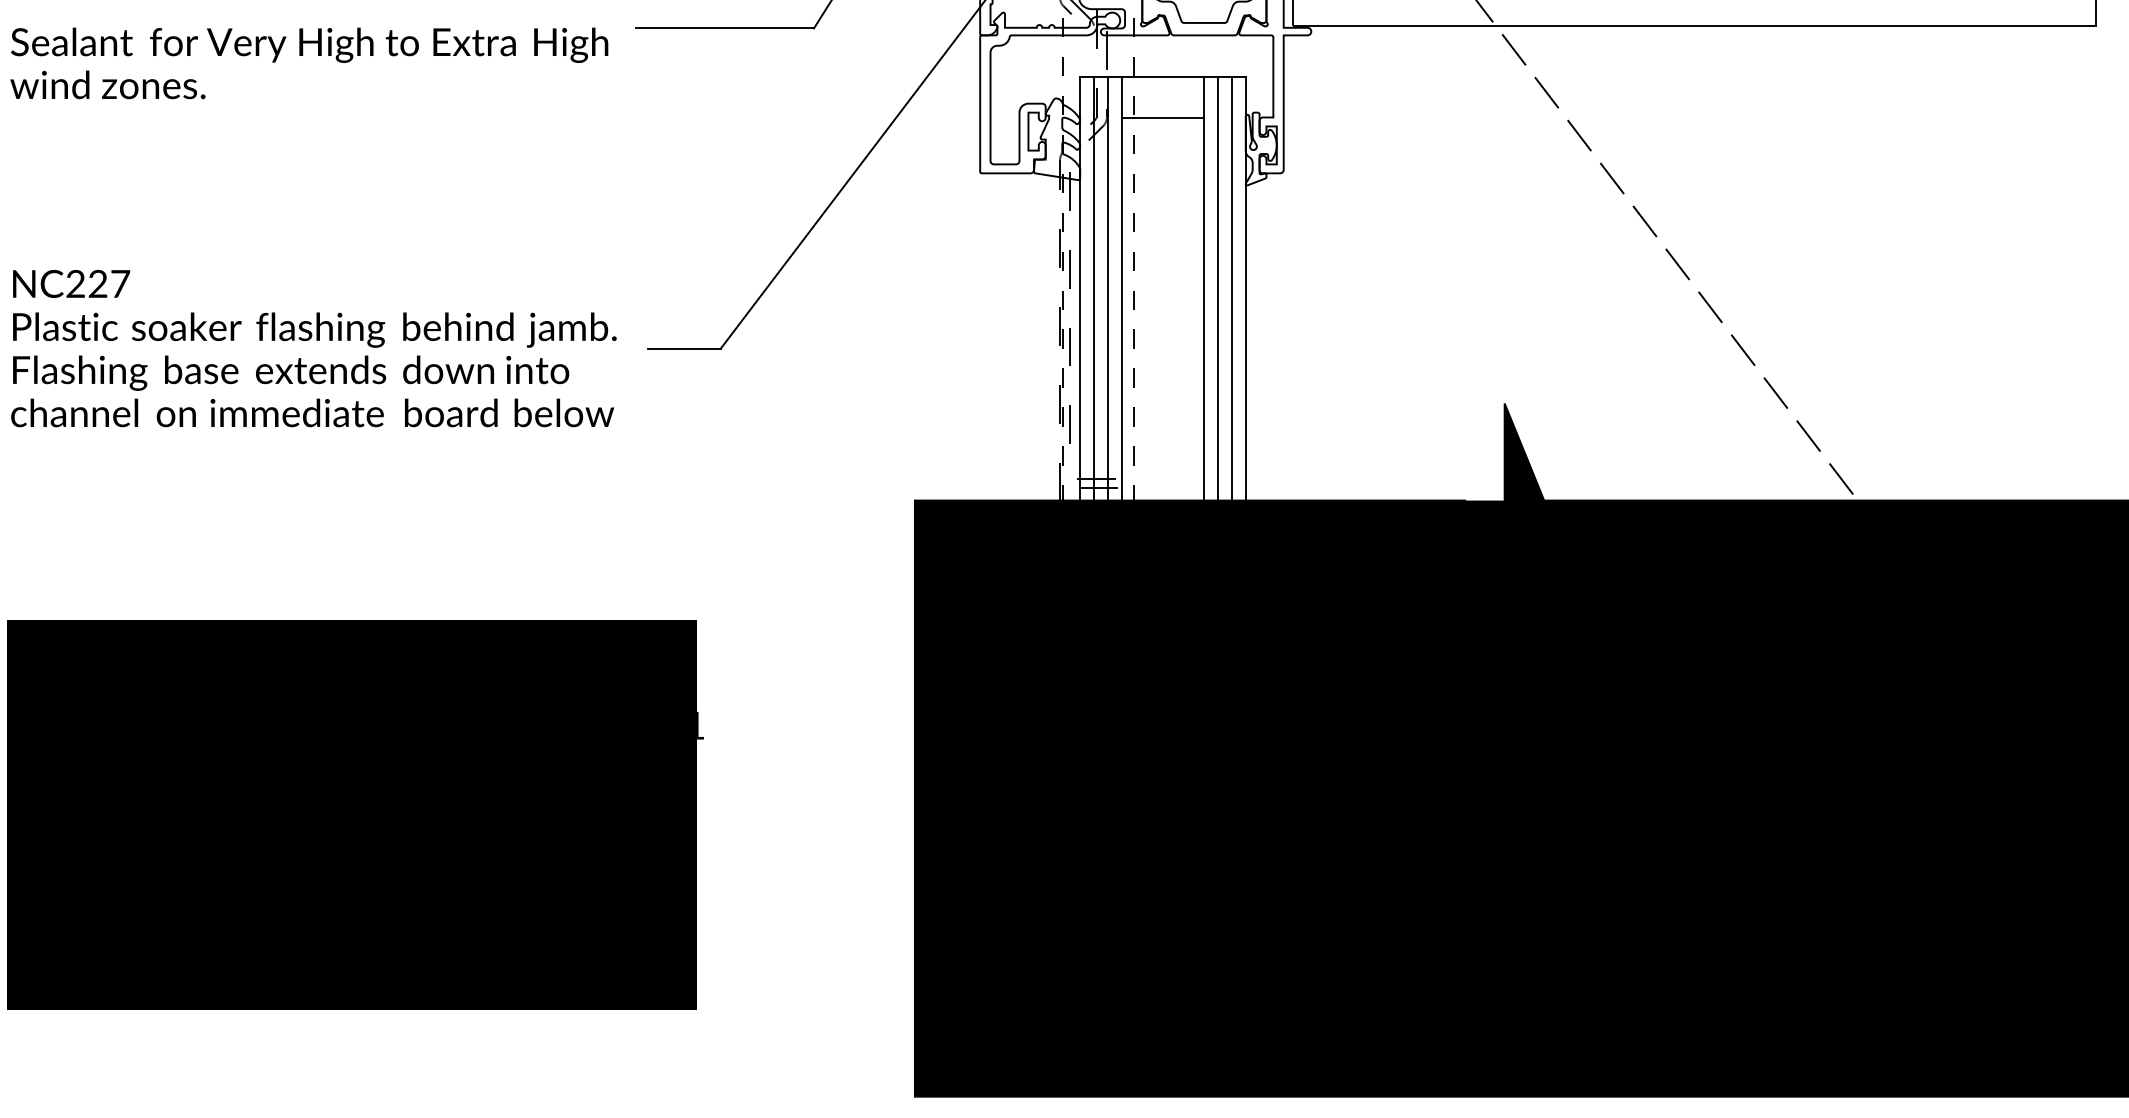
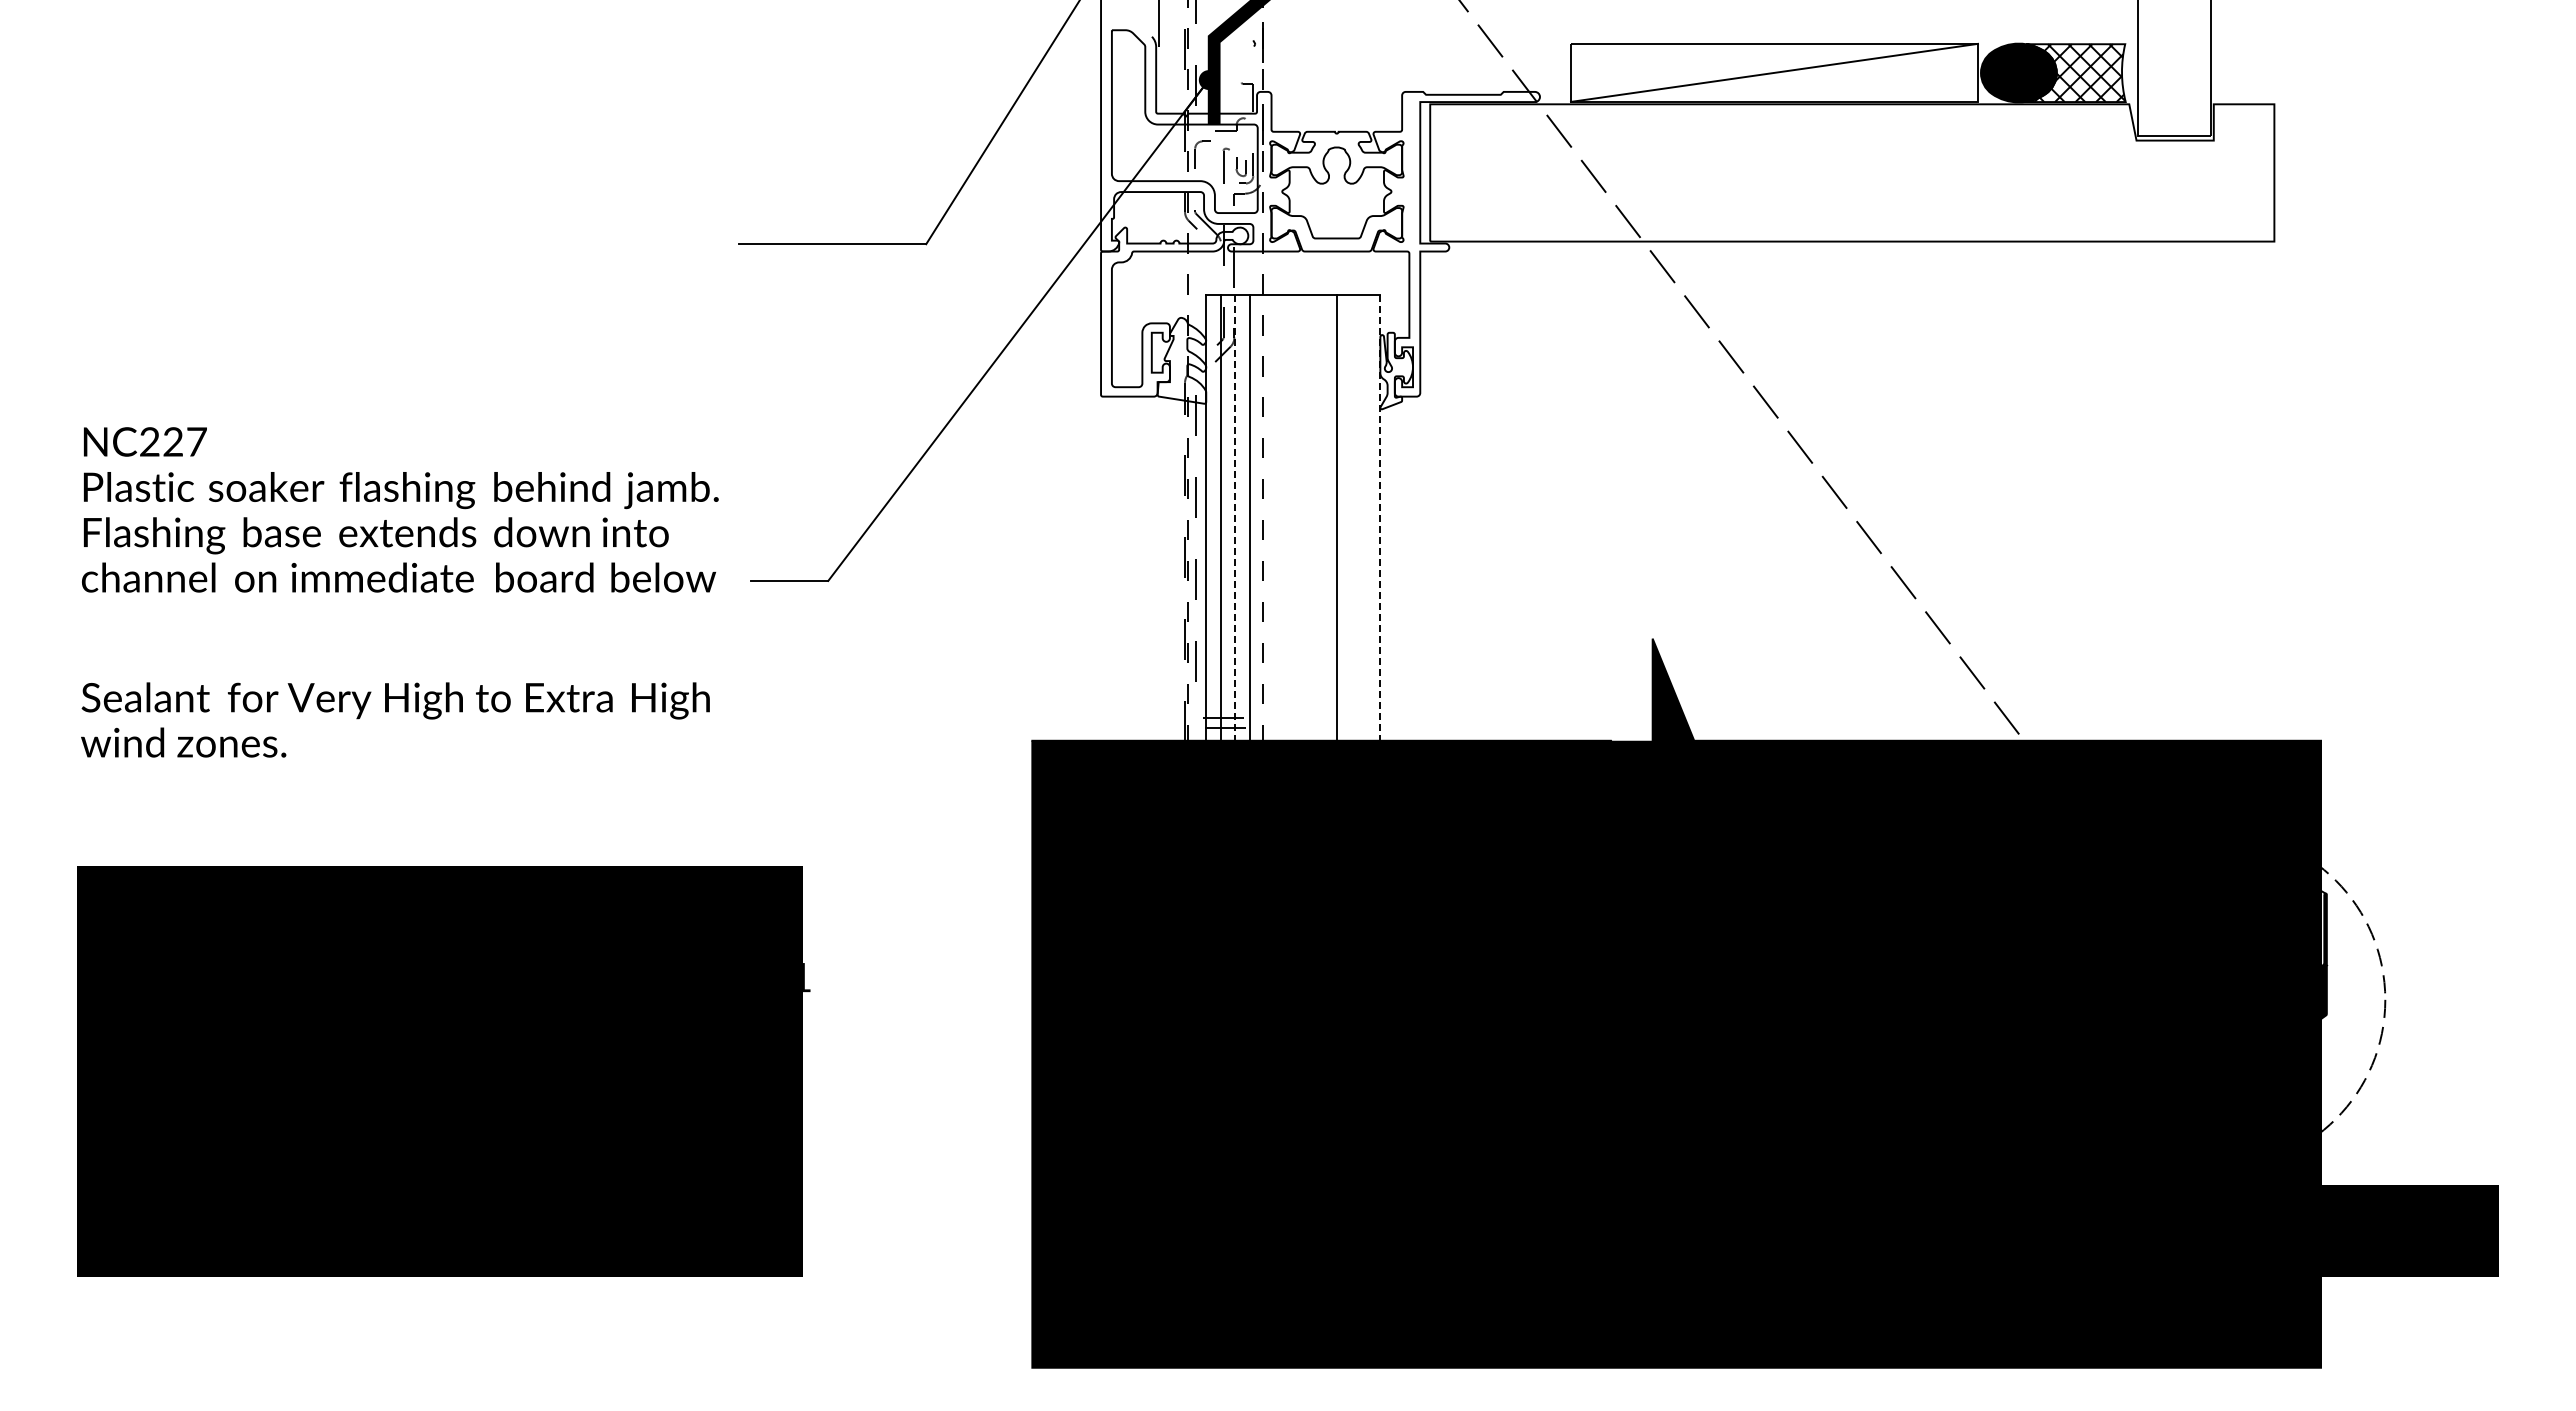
text: (309, 62) -> (395, 719), moved
line: (1162, 118) -> (1292, 338), removed
line: (1108, 296) -> (1235, 526), solid -> dashed
line: (1218, 296) -> (1351, 526), removed
line: (1231, 296) -> (1365, 526), removed
line: (1245, 296) -> (1380, 526), solid -> dashed
text: (314, 348) -> (400, 509), moved

